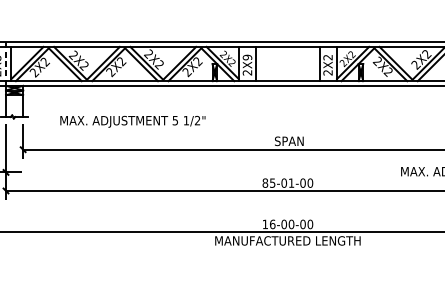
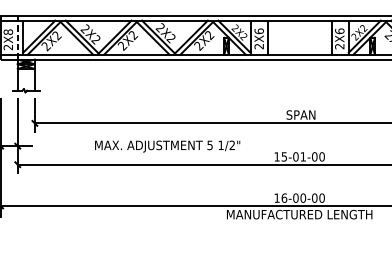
text: (247, 57) -> (259, 31), 2X9 -> 2X6
text: (327, 57) -> (339, 31), 2X2 -> 2X6
text: (132, 121) -> (167, 146), moved
text: (265, 182) -> (277, 156), 85-01-00 -> 15-01-00

